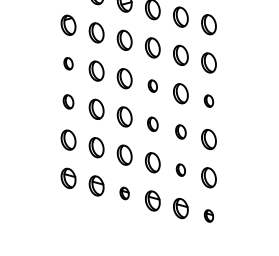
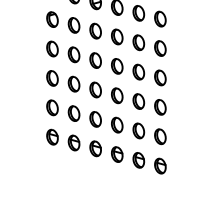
part: (68, 63) -> (52, 48), size x1.67
part: (152, 85) -> (116, 65), size x1.67
part: (208, 100) -> (160, 77), size x1.67
part: (68, 101) -> (52, 78), size x1.43
part: (152, 123) -> (116, 95), size x1.43
part: (180, 131) -> (138, 101), size x1.43
part: (180, 169) -> (138, 130), size x1.67
part: (124, 193) -> (95, 148), size x1.67
part: (208, 215) -> (160, 165), size x1.67

